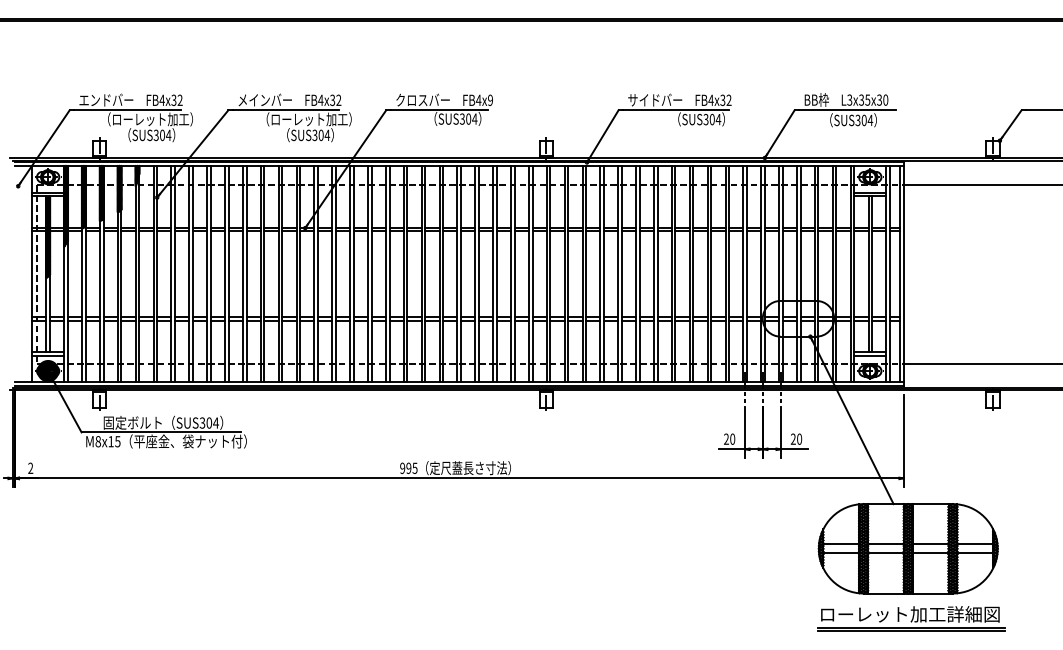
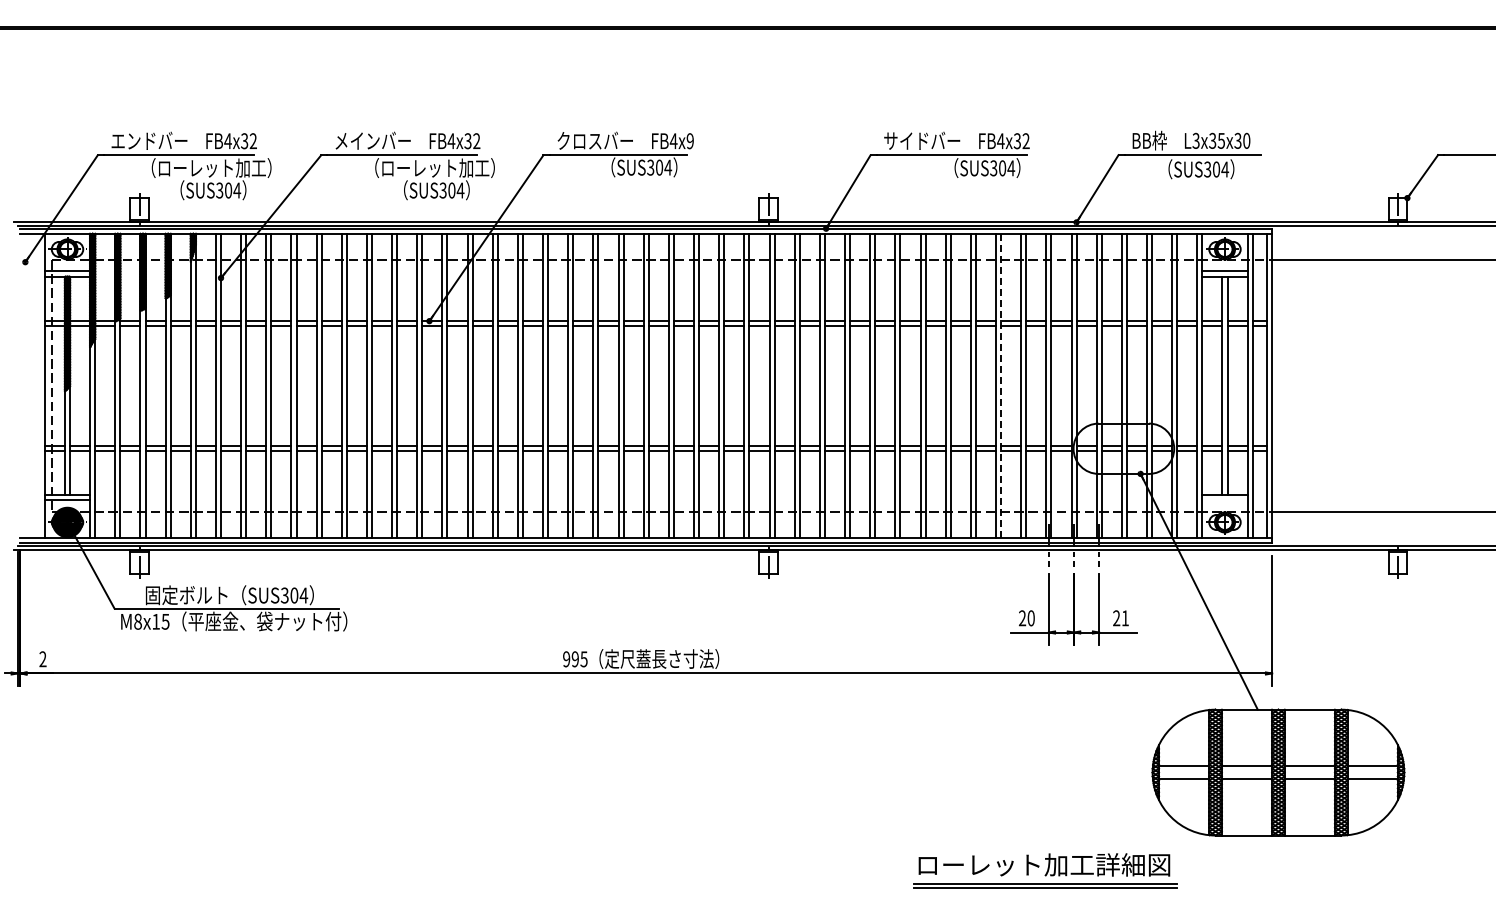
line: (711, 274) -> (1001, 386), solid -> dashed
line: (869, 355) -> (1224, 500), removed
text: (798, 439) -> (1124, 618), 20 -> 21
part: (911, 618) -> (1045, 870), moved

